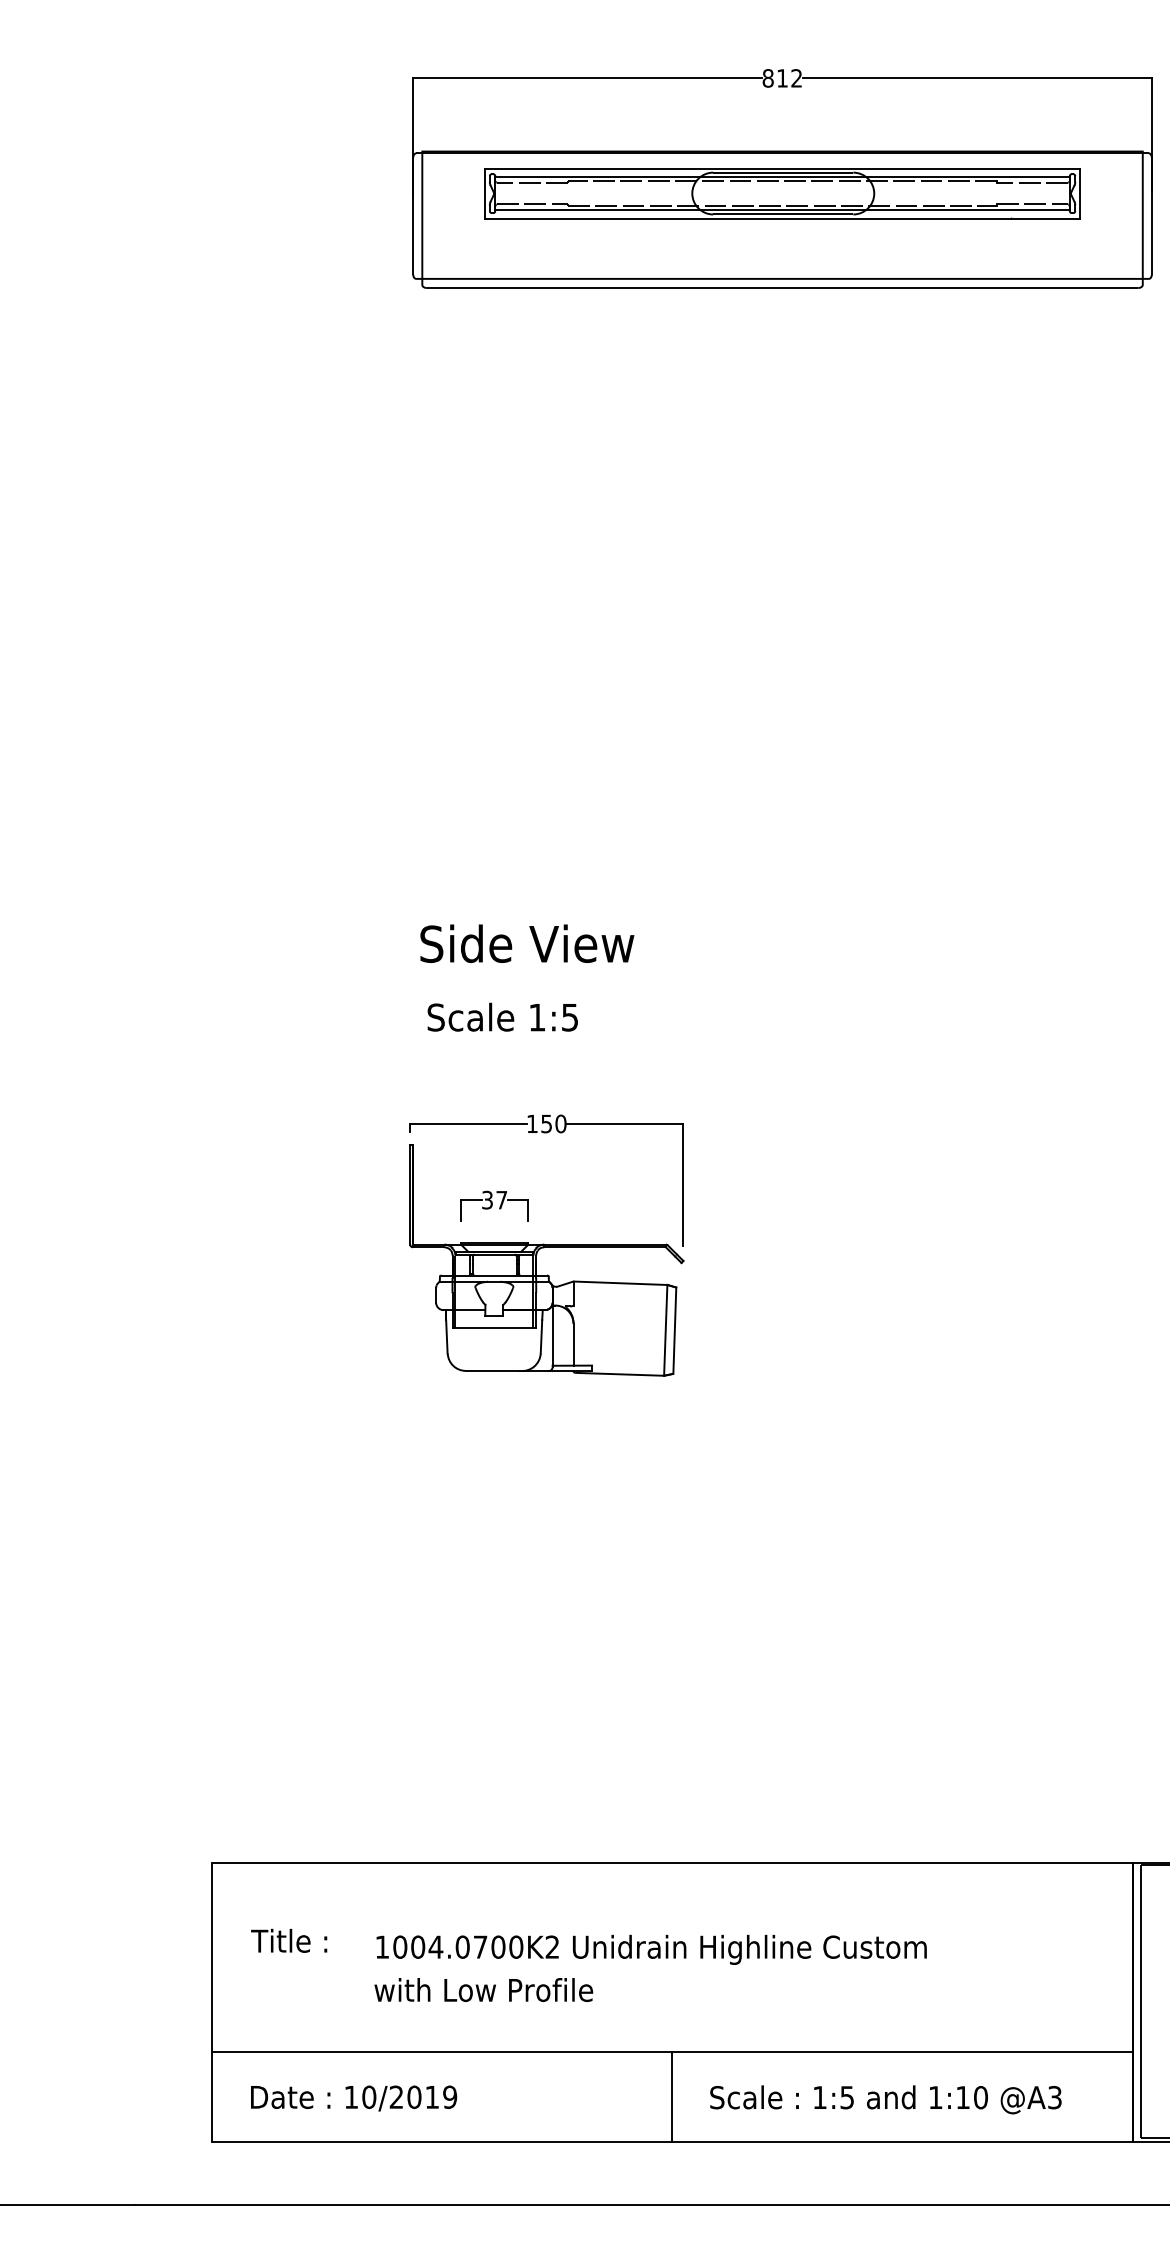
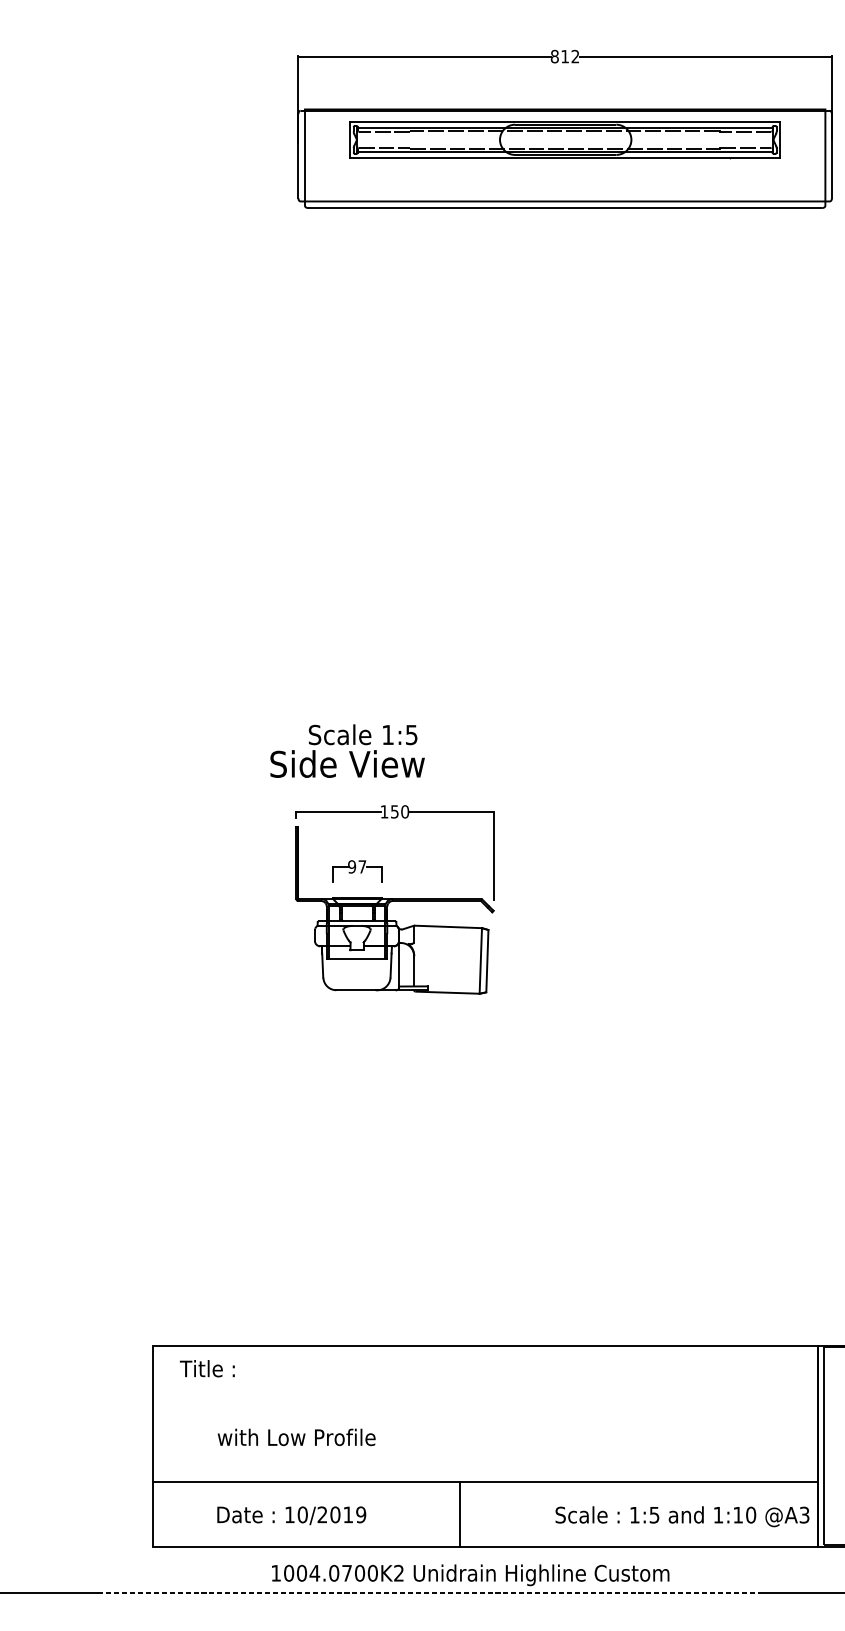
text: (527, 943) -> (347, 763), moved
text: (487, 1200) -> (352, 867), 37 -> 97
text: (289, 1940) -> (207, 1368), moved
text: (651, 1949) -> (470, 1574), moved
text: (483, 1989) -> (296, 1437), moved
line: (672, 2096) -> (459, 1514), moved
text: (354, 2098) -> (292, 1515), moved
text: (885, 2099) -> (682, 1516), moved
line: (595, 2205) -> (430, 1593), solid -> dashed

